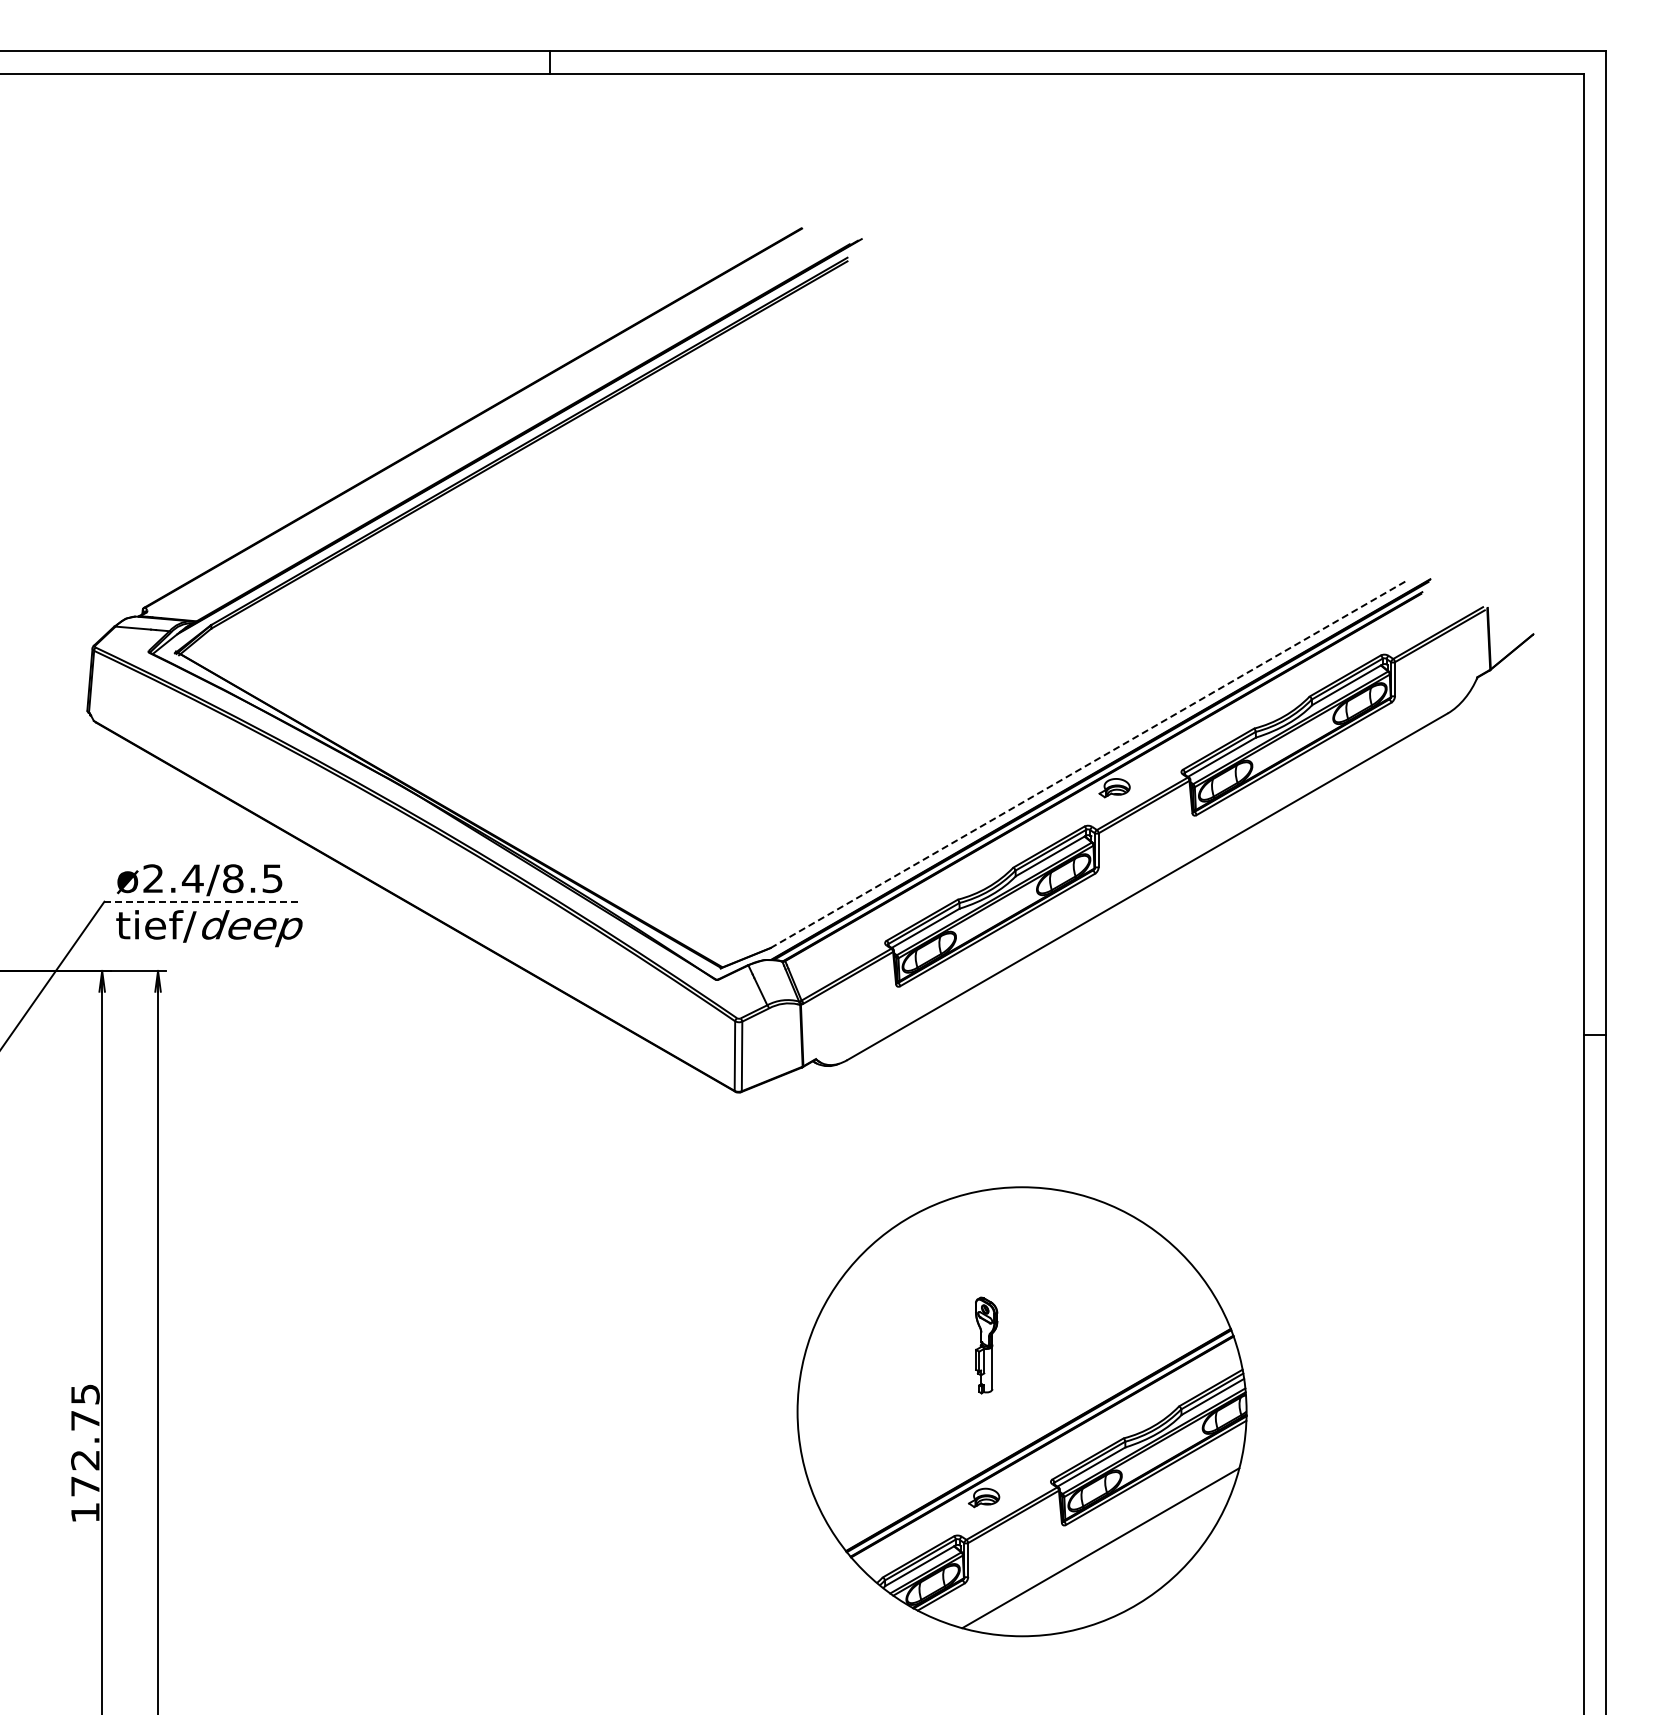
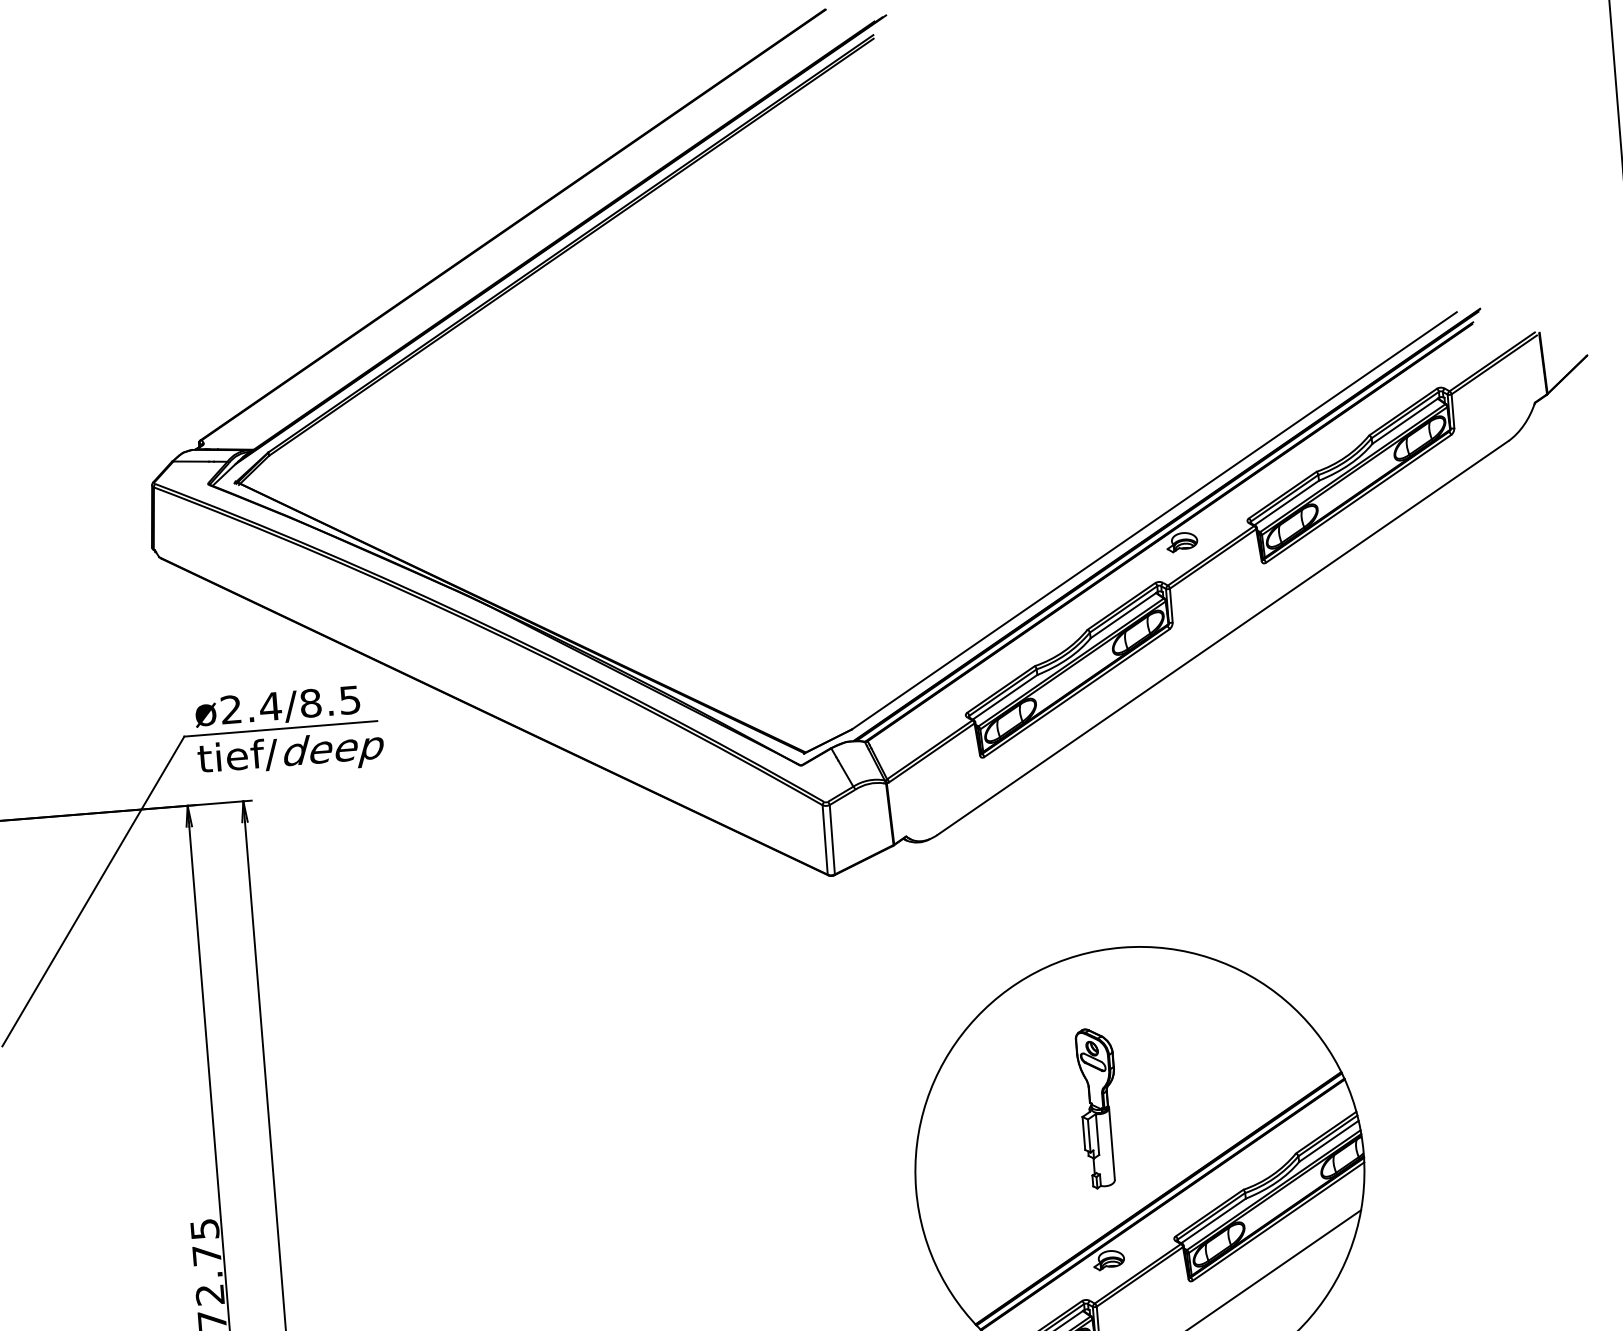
line: (1089, 764) -> (1155, 520), dashed -> solid
line: (201, 901) -> (281, 728), dashed -> solid
part: (986, 1345) -> (1099, 1108), size x1.67

